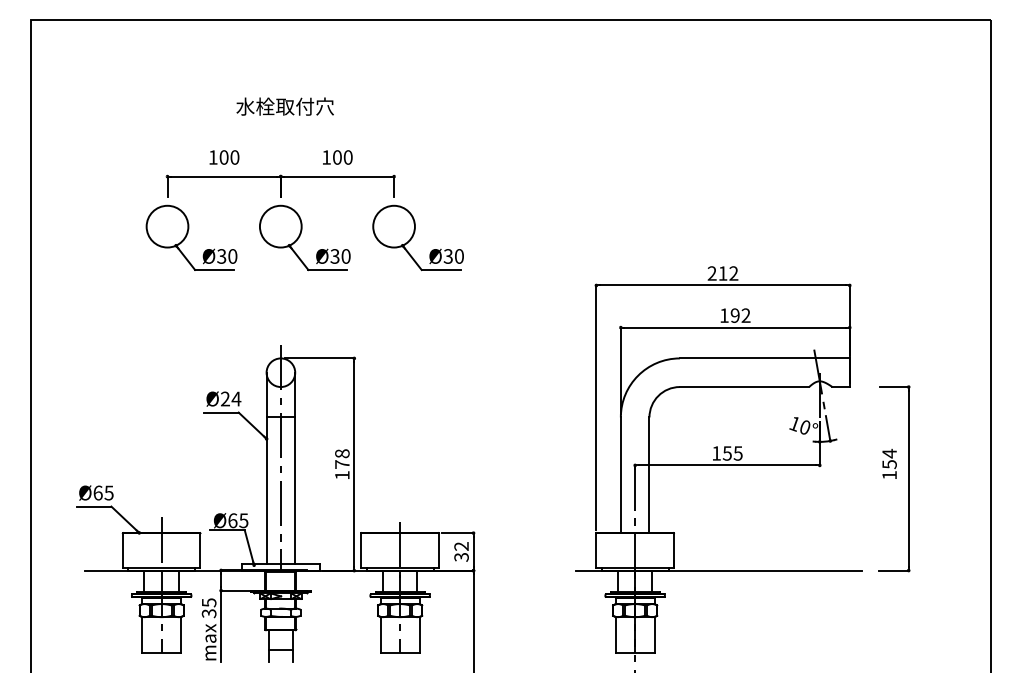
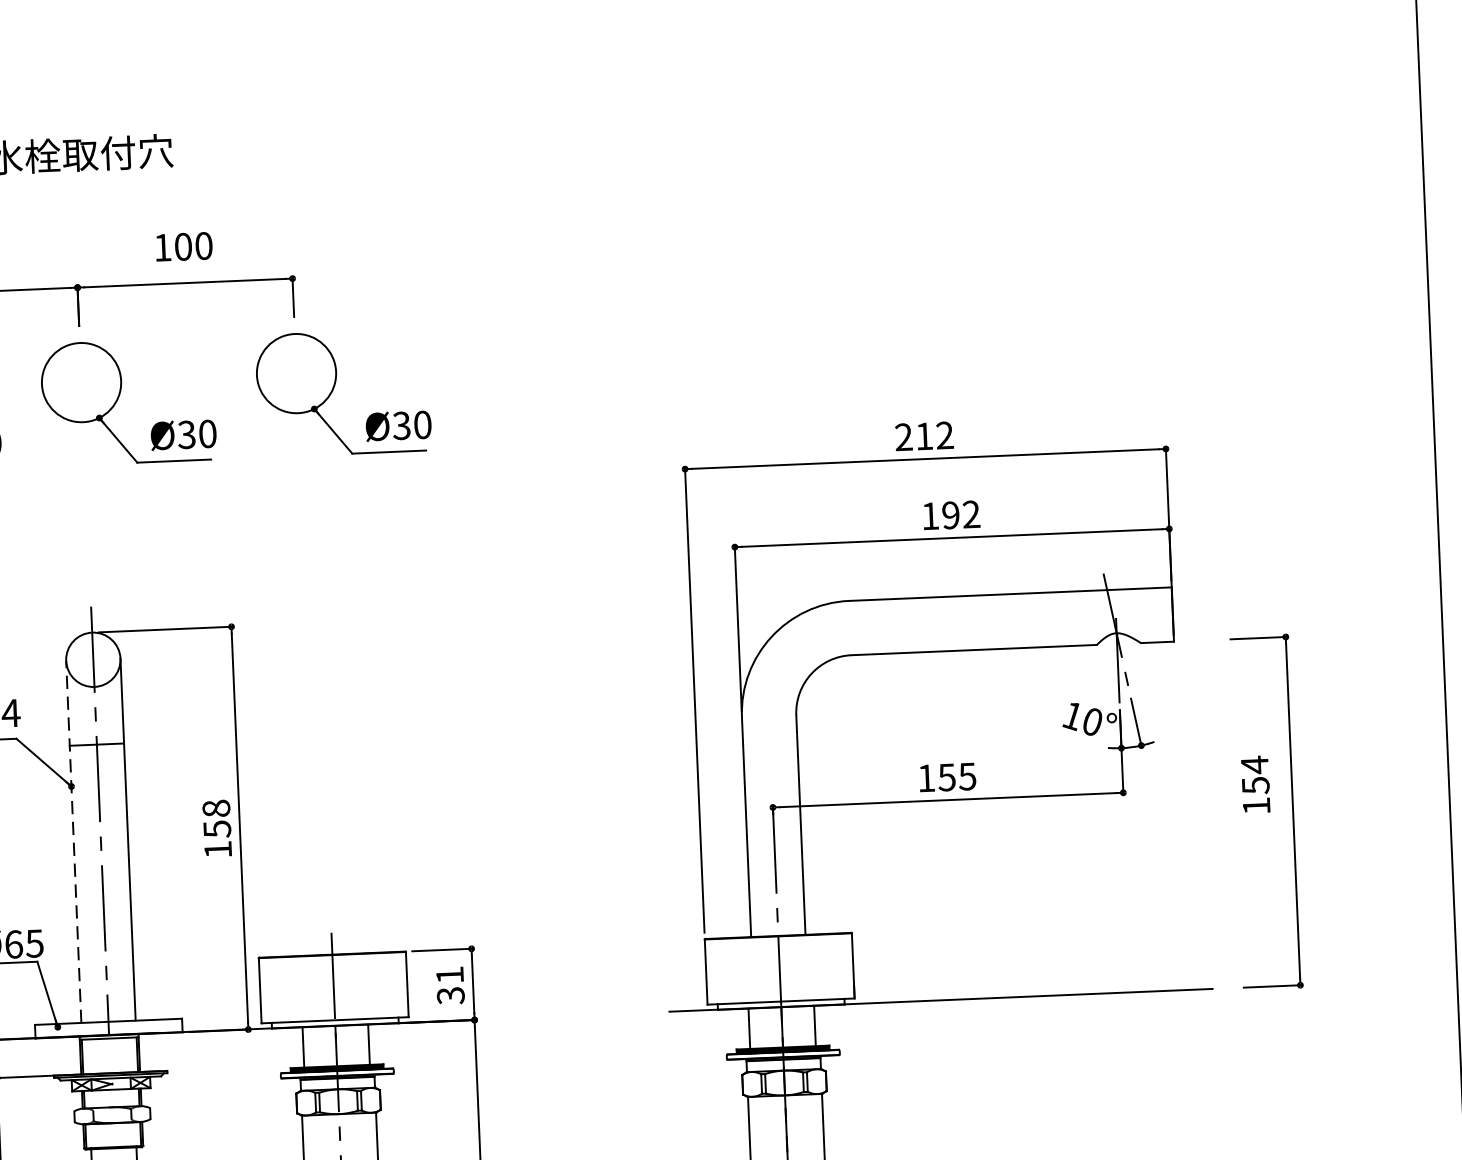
text: (342, 464) -> (217, 829), 178 -> 158
line: (266, 467) -> (73, 840), solid -> dashed
text: (461, 546) -> (449, 975), 32 -> 31

